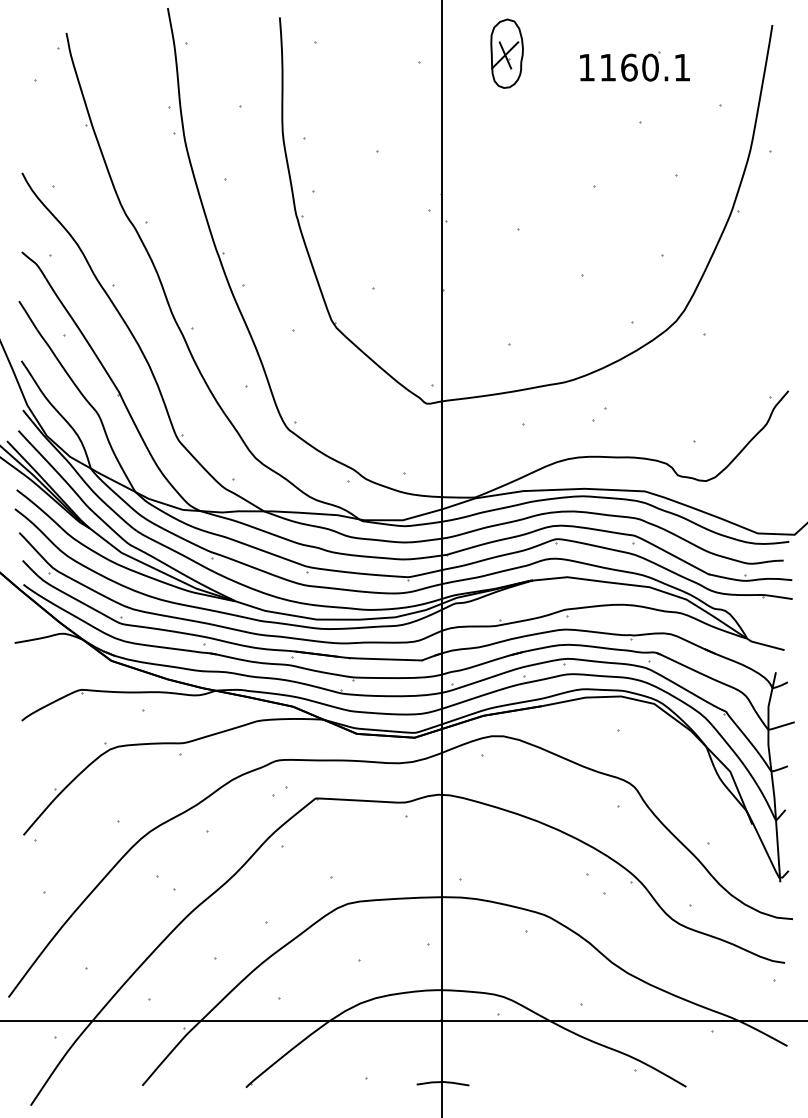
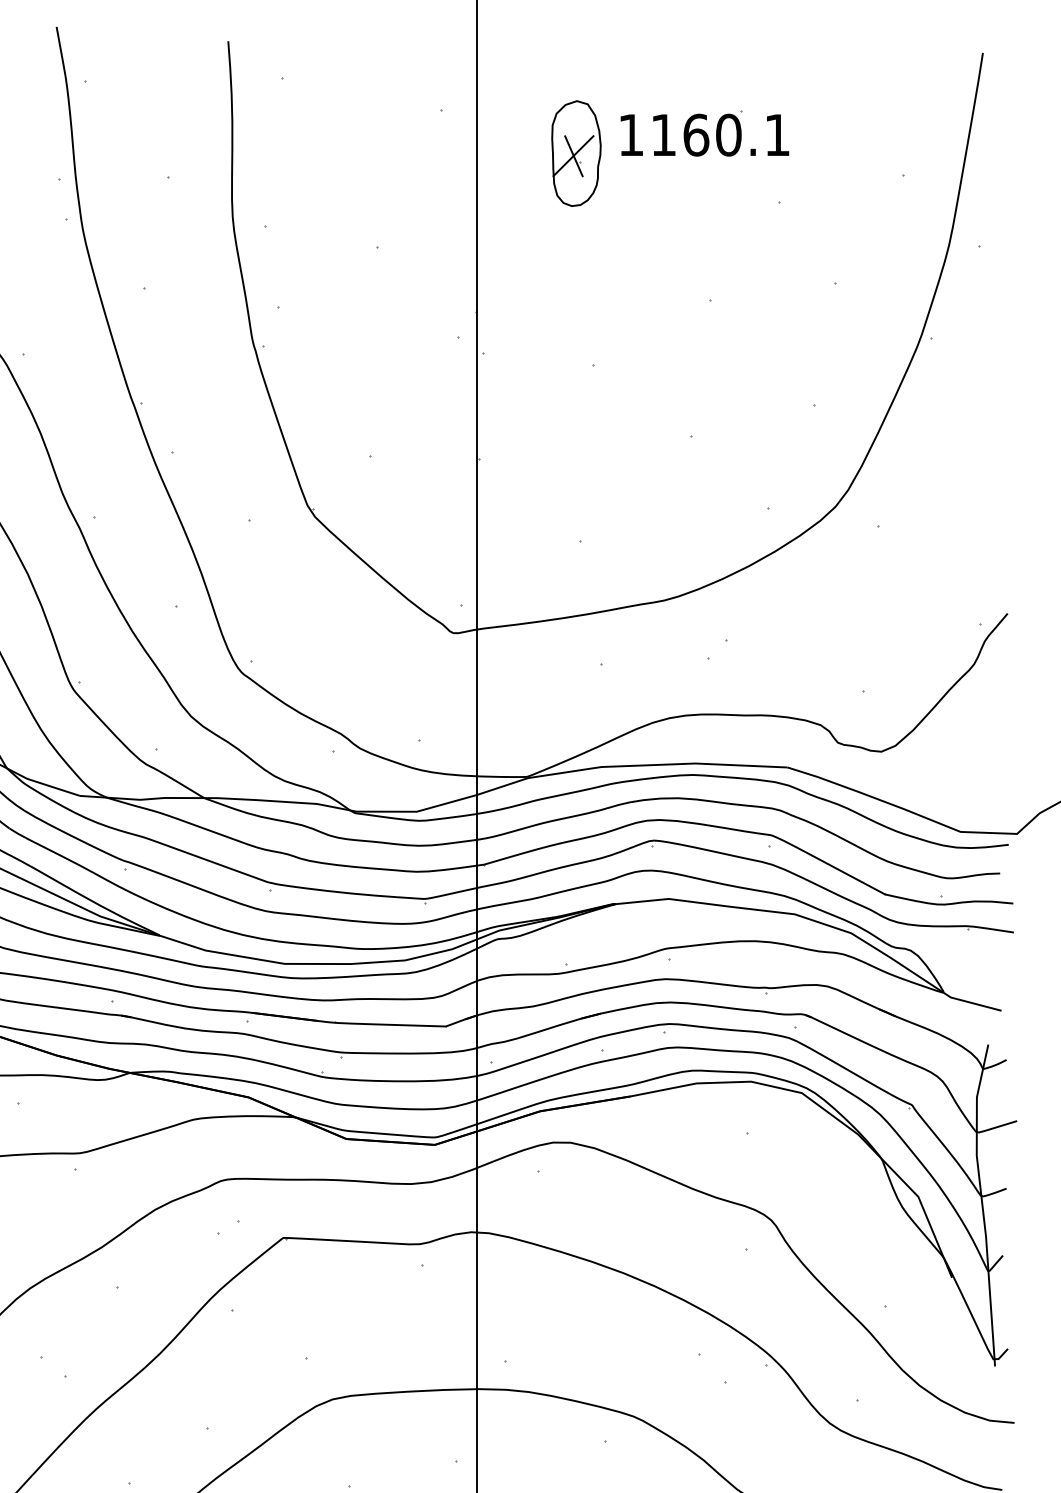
part: (506, 53) -> (575, 153), moved
part: (634, 66) -> (704, 133), moved

